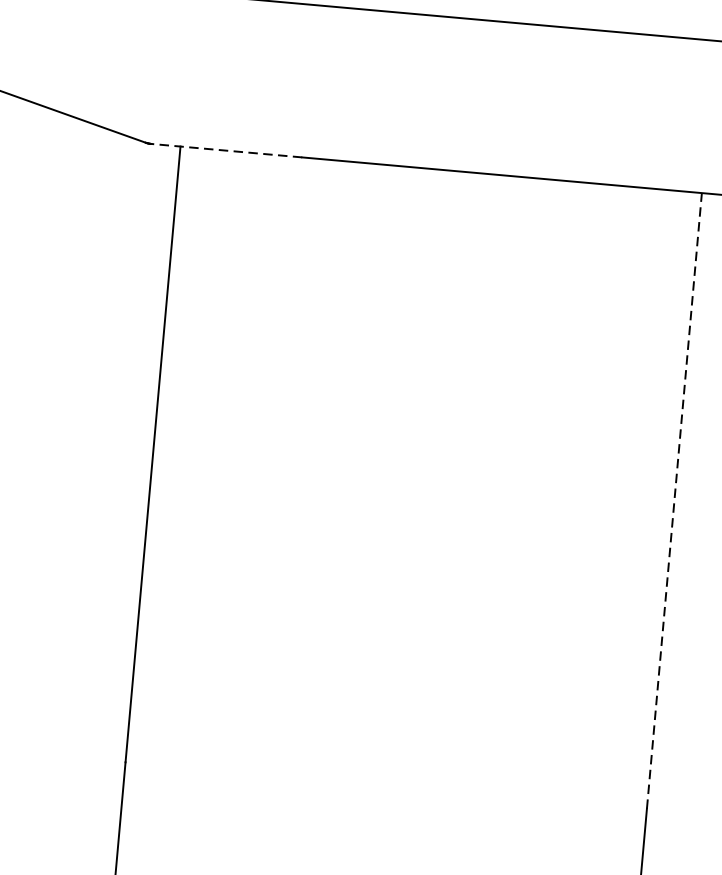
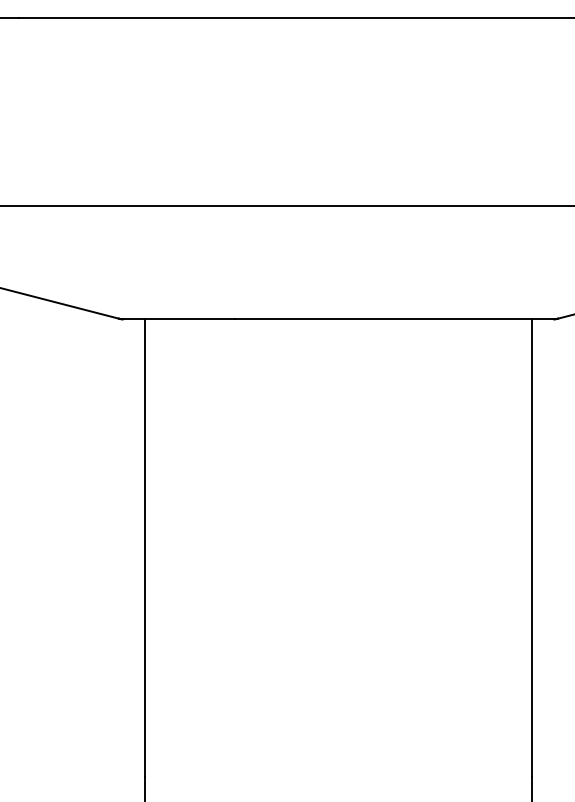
line: (225, 150) -> (178, 319), dashed -> solid
line: (674, 500) -> (532, 547), dashed -> solid

